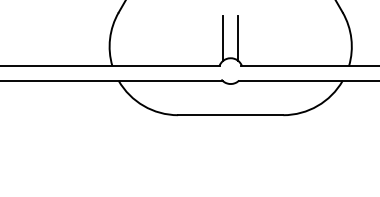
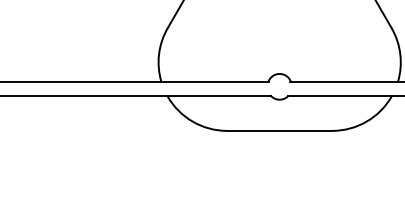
line: (223, 38) -> (272, 54), removed
line: (237, 38) -> (286, 54), removed

